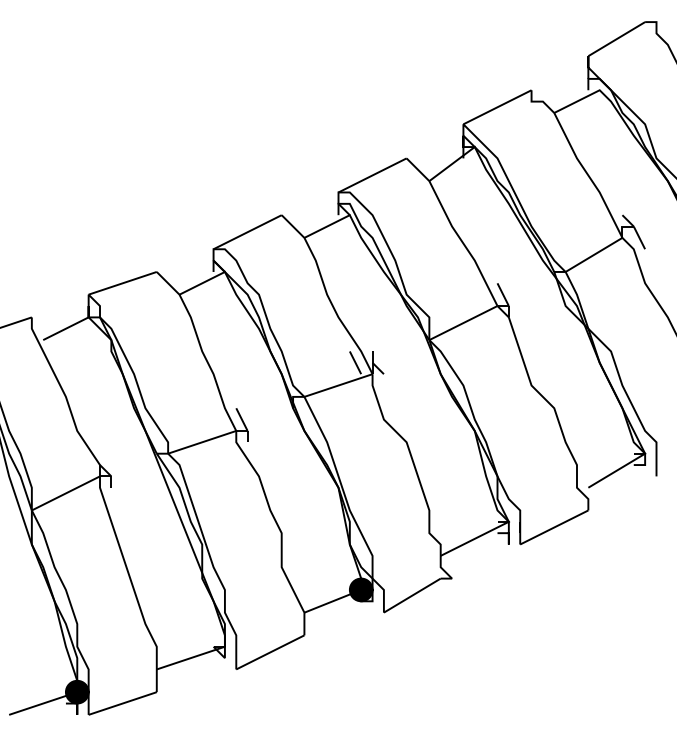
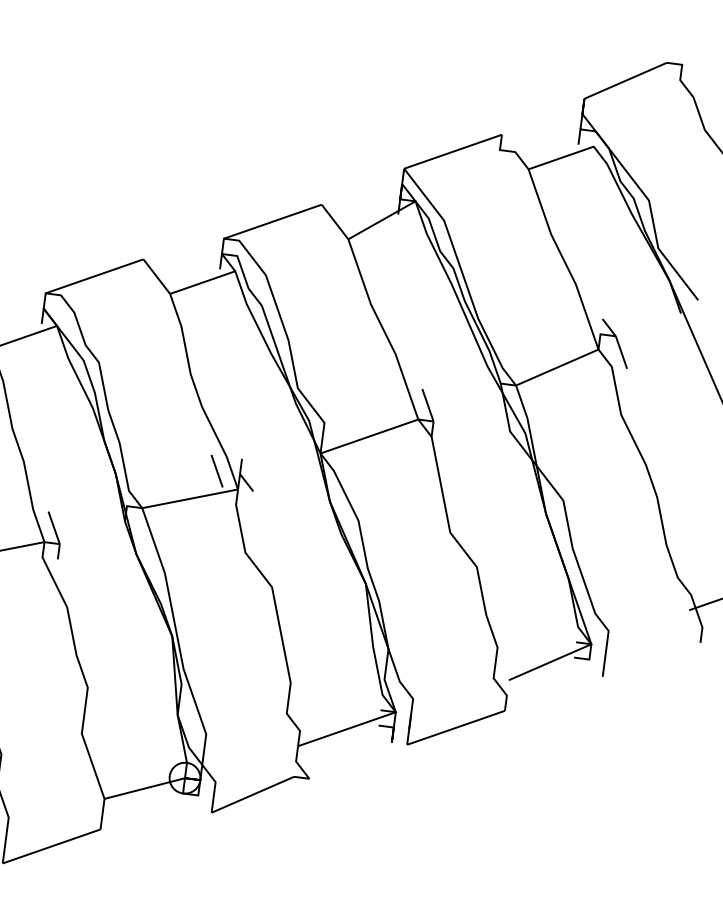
fill: (360, 589) -> (184, 777), removed

